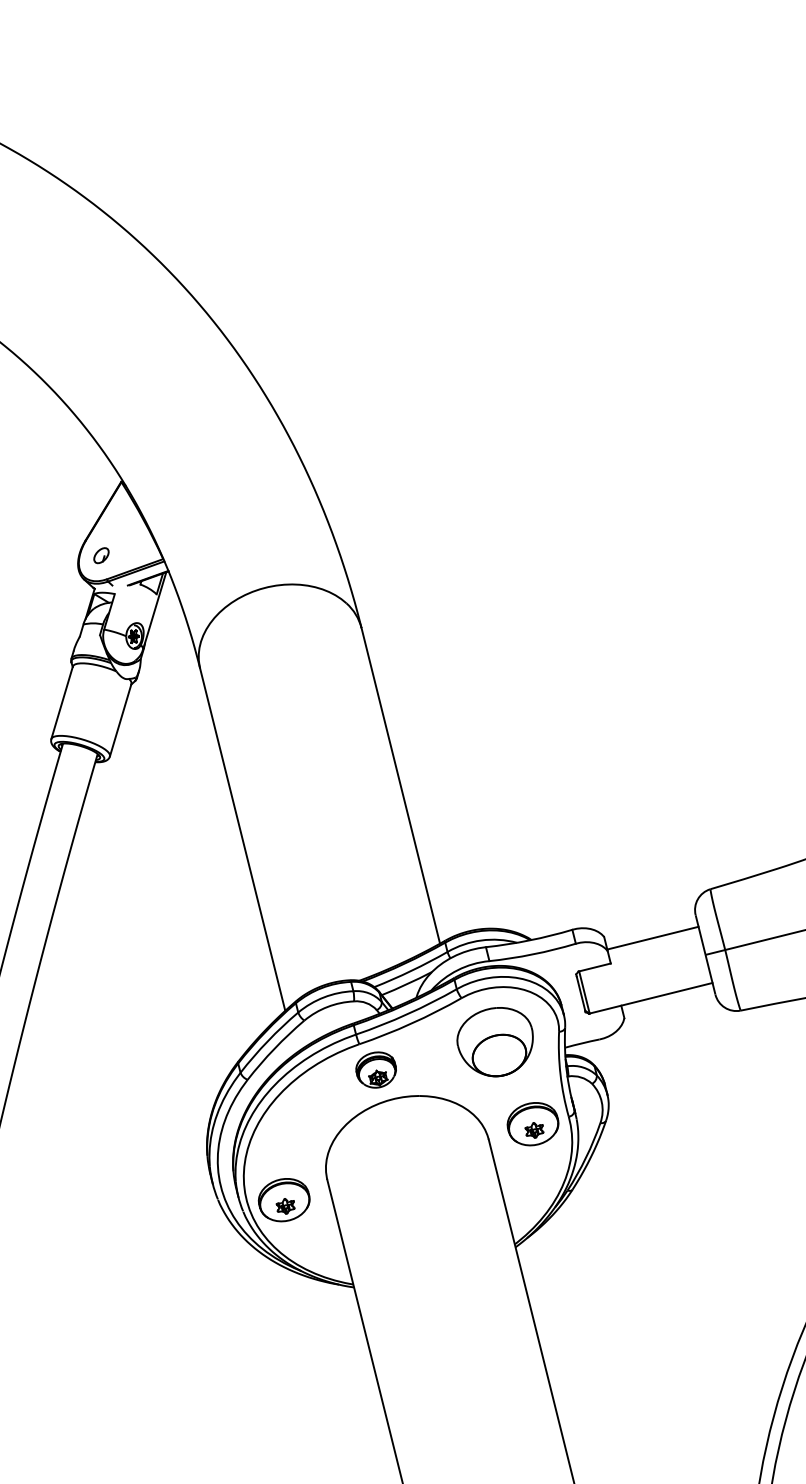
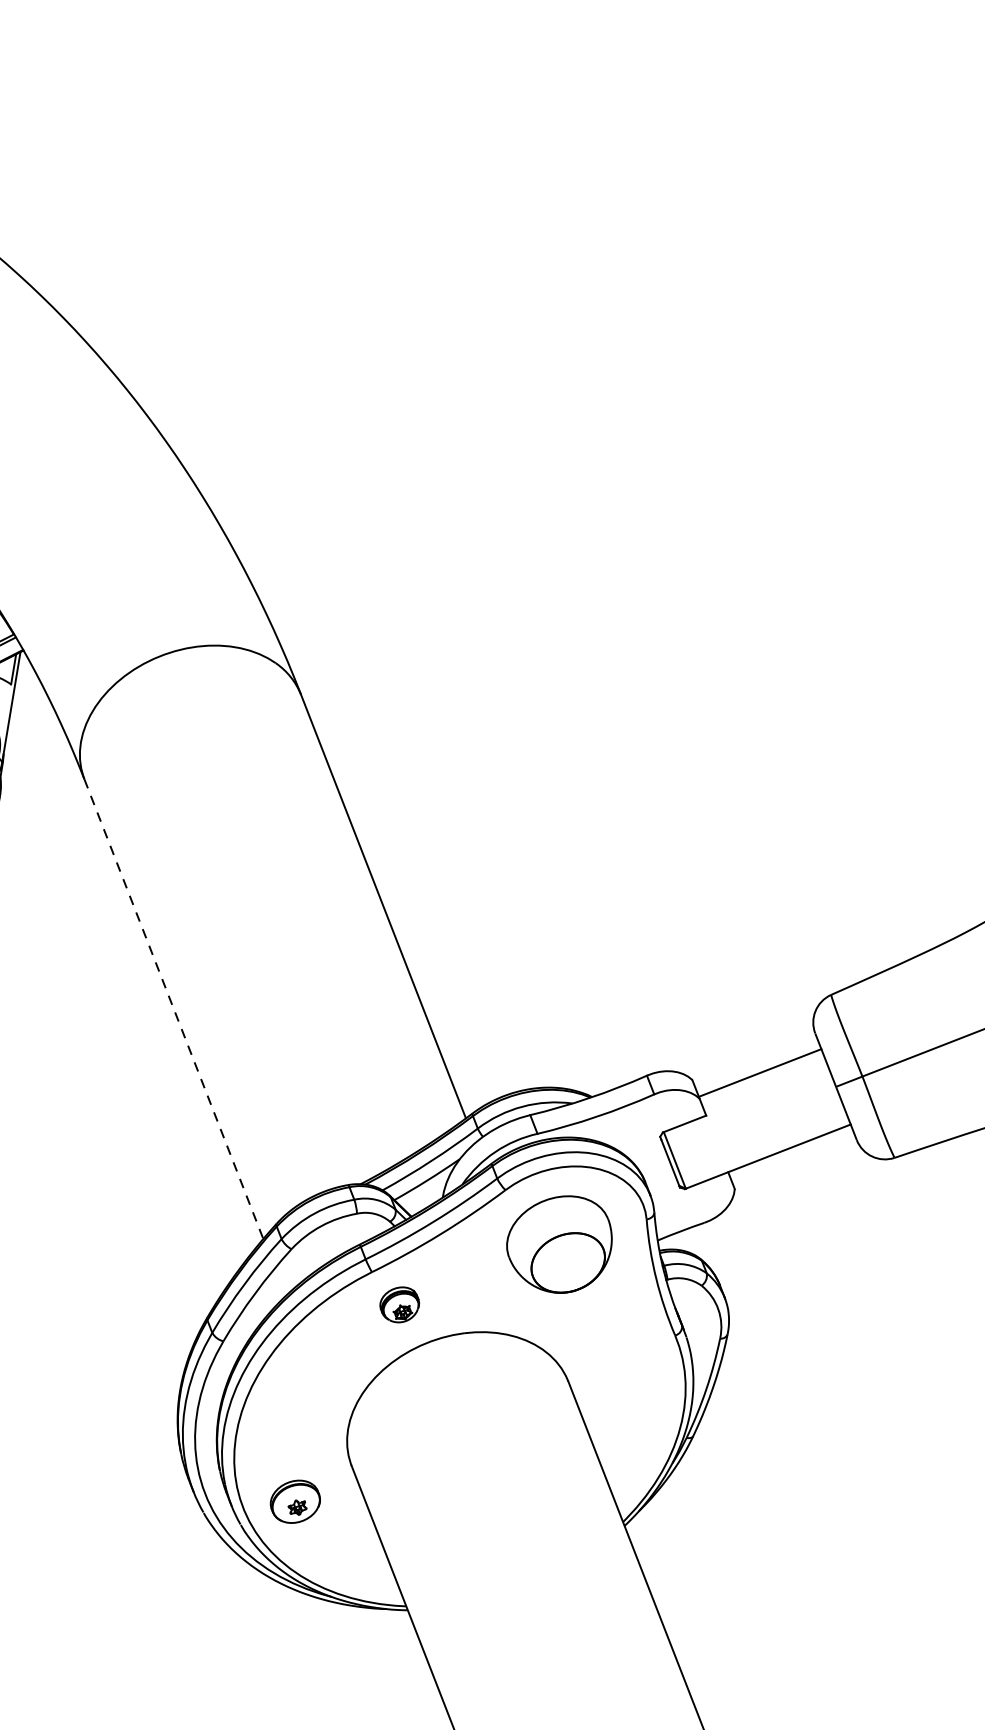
line: (242, 839) -> (173, 1009), solid -> dashed
part: (375, 1069) -> (398, 1304), size x0.7
part: (532, 1124) -> (626, 1352), removed
part: (283, 1200) -> (294, 1502), size x0.7

